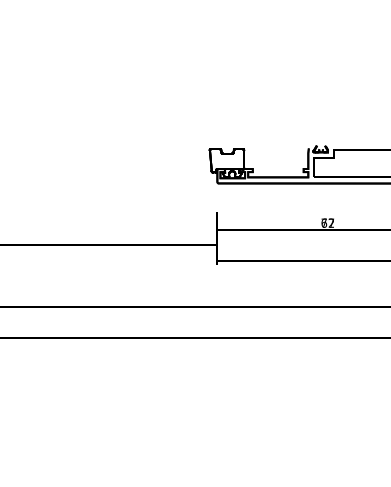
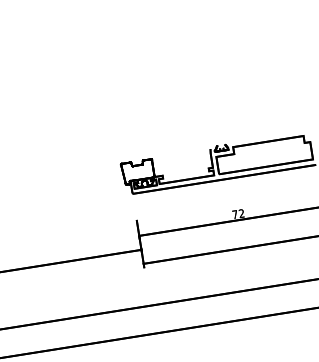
text: (327, 222) -> (238, 213), 67 -> 72

